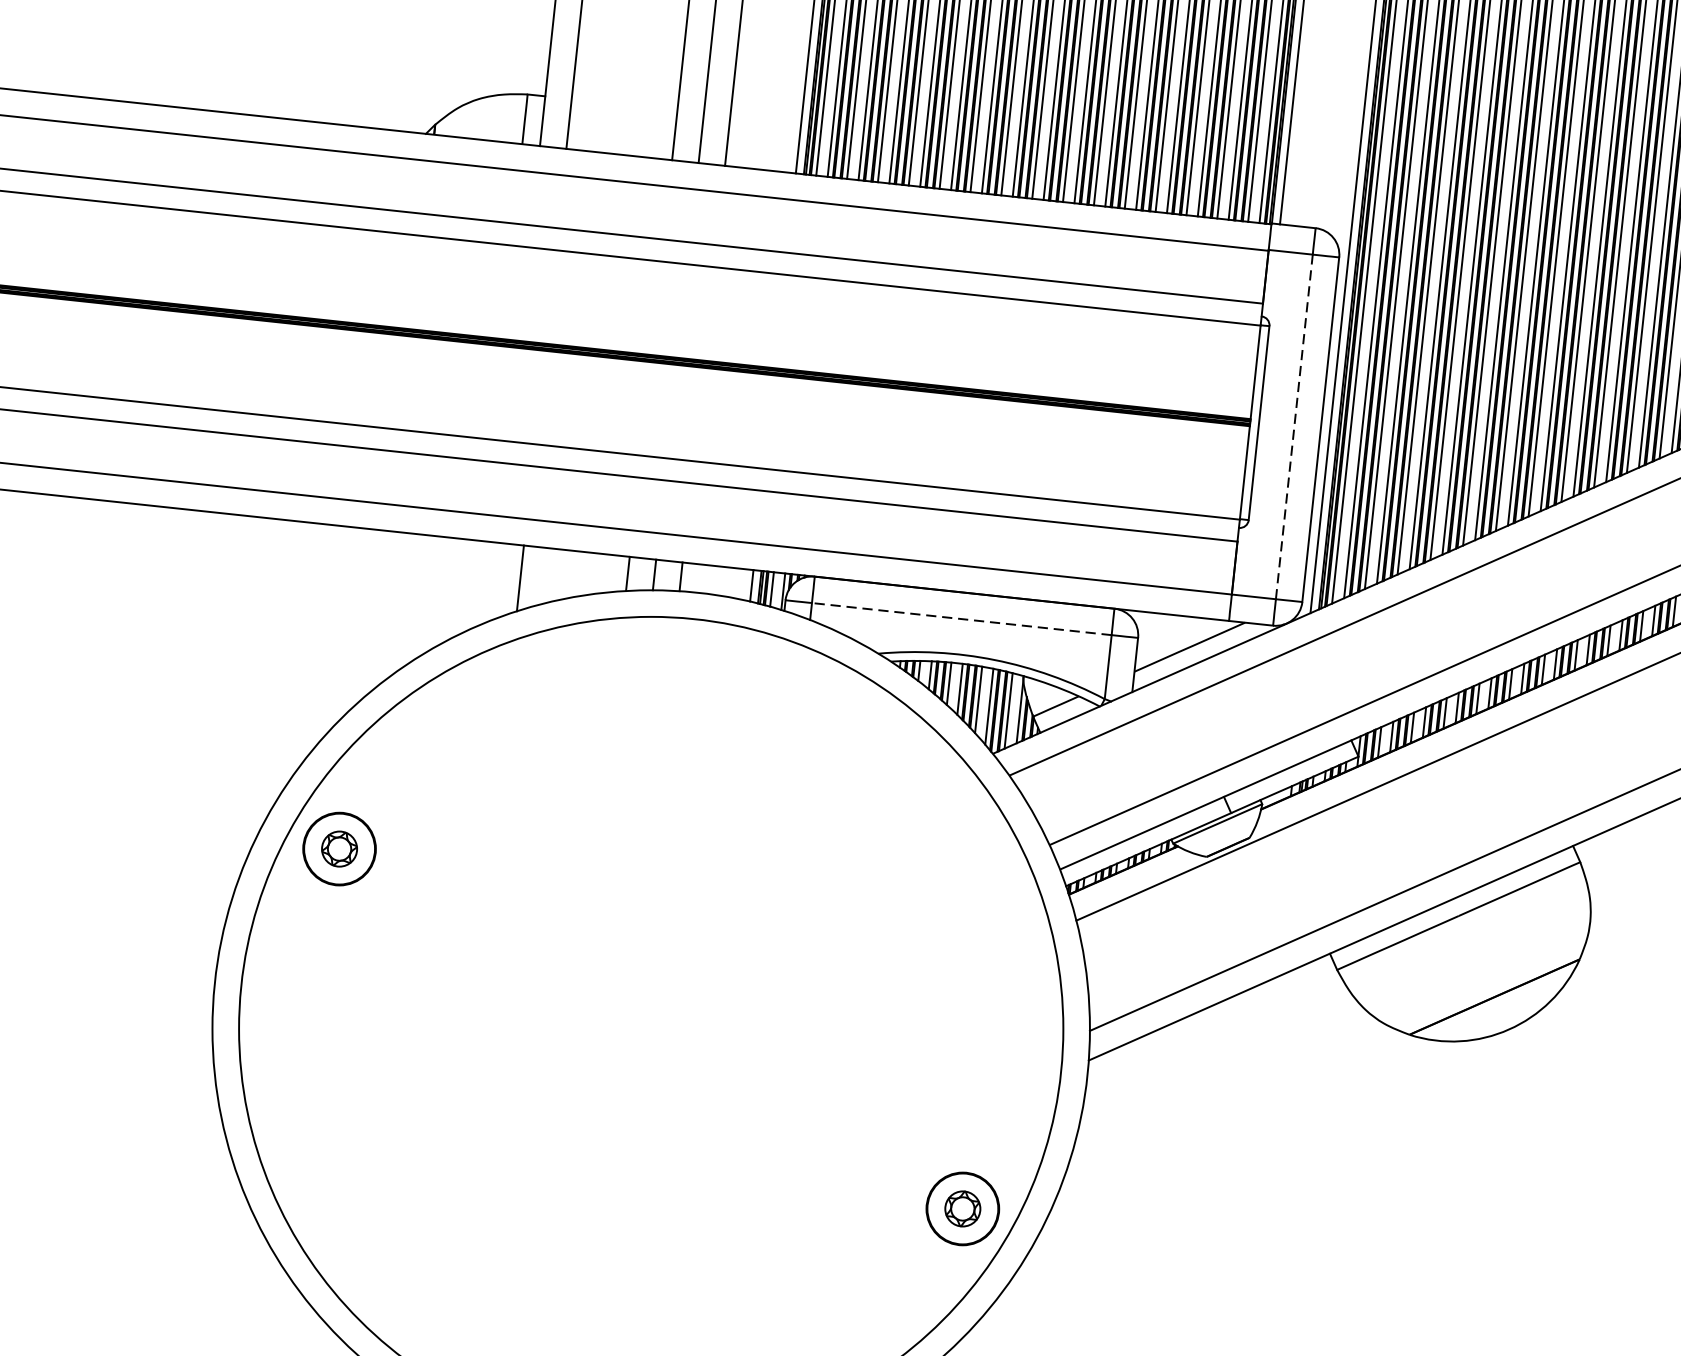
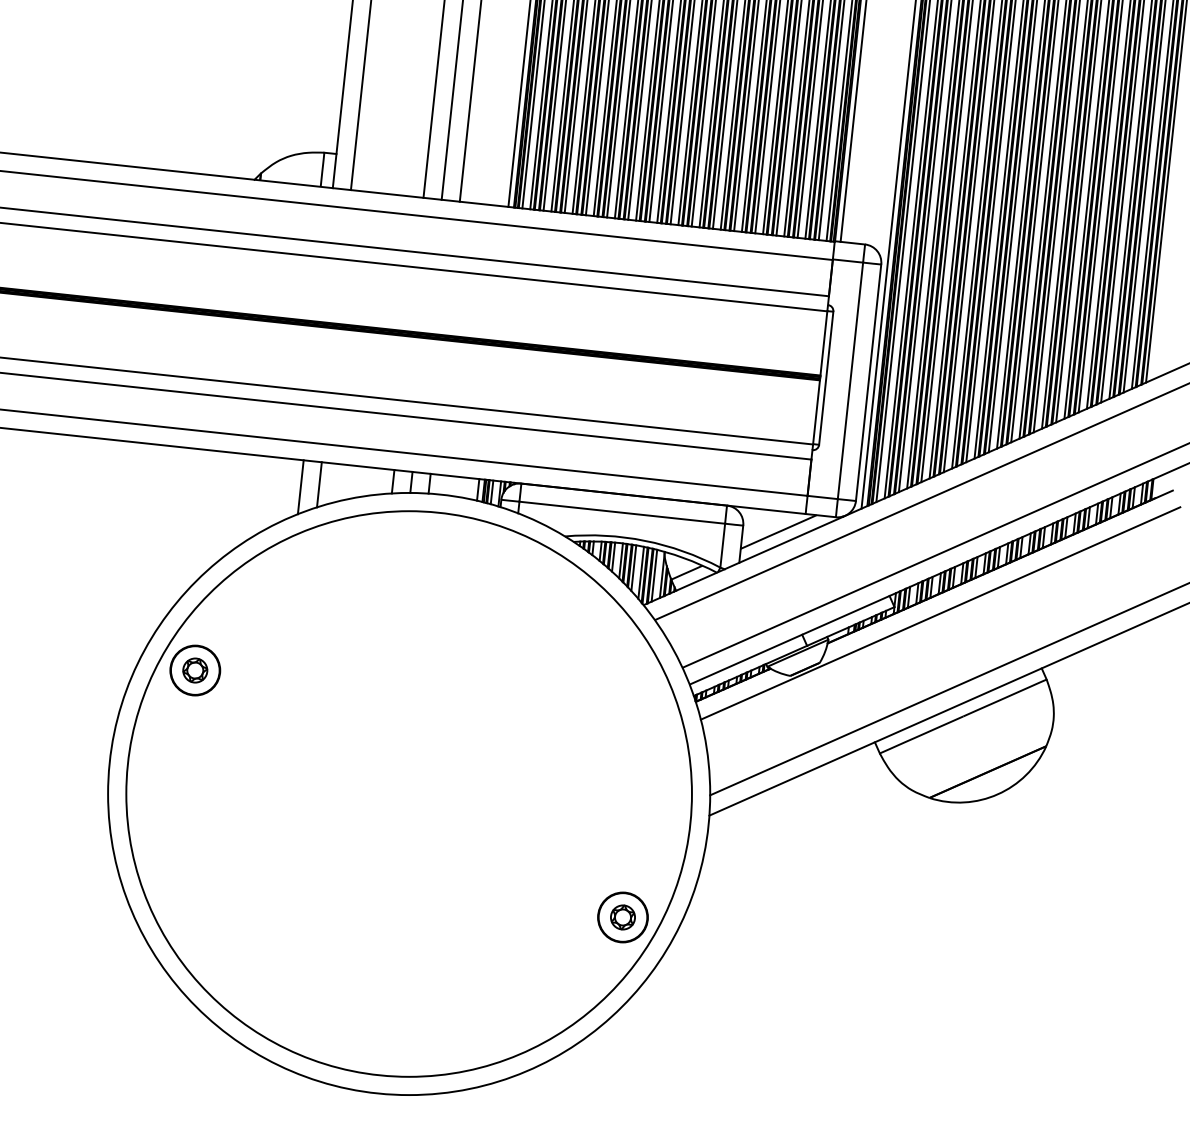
line: (1294, 426) -> (850, 380), dashed -> solid
line: (492, 582) -> (300, 487), added
line: (960, 618) -> (621, 512), dashed -> solid

